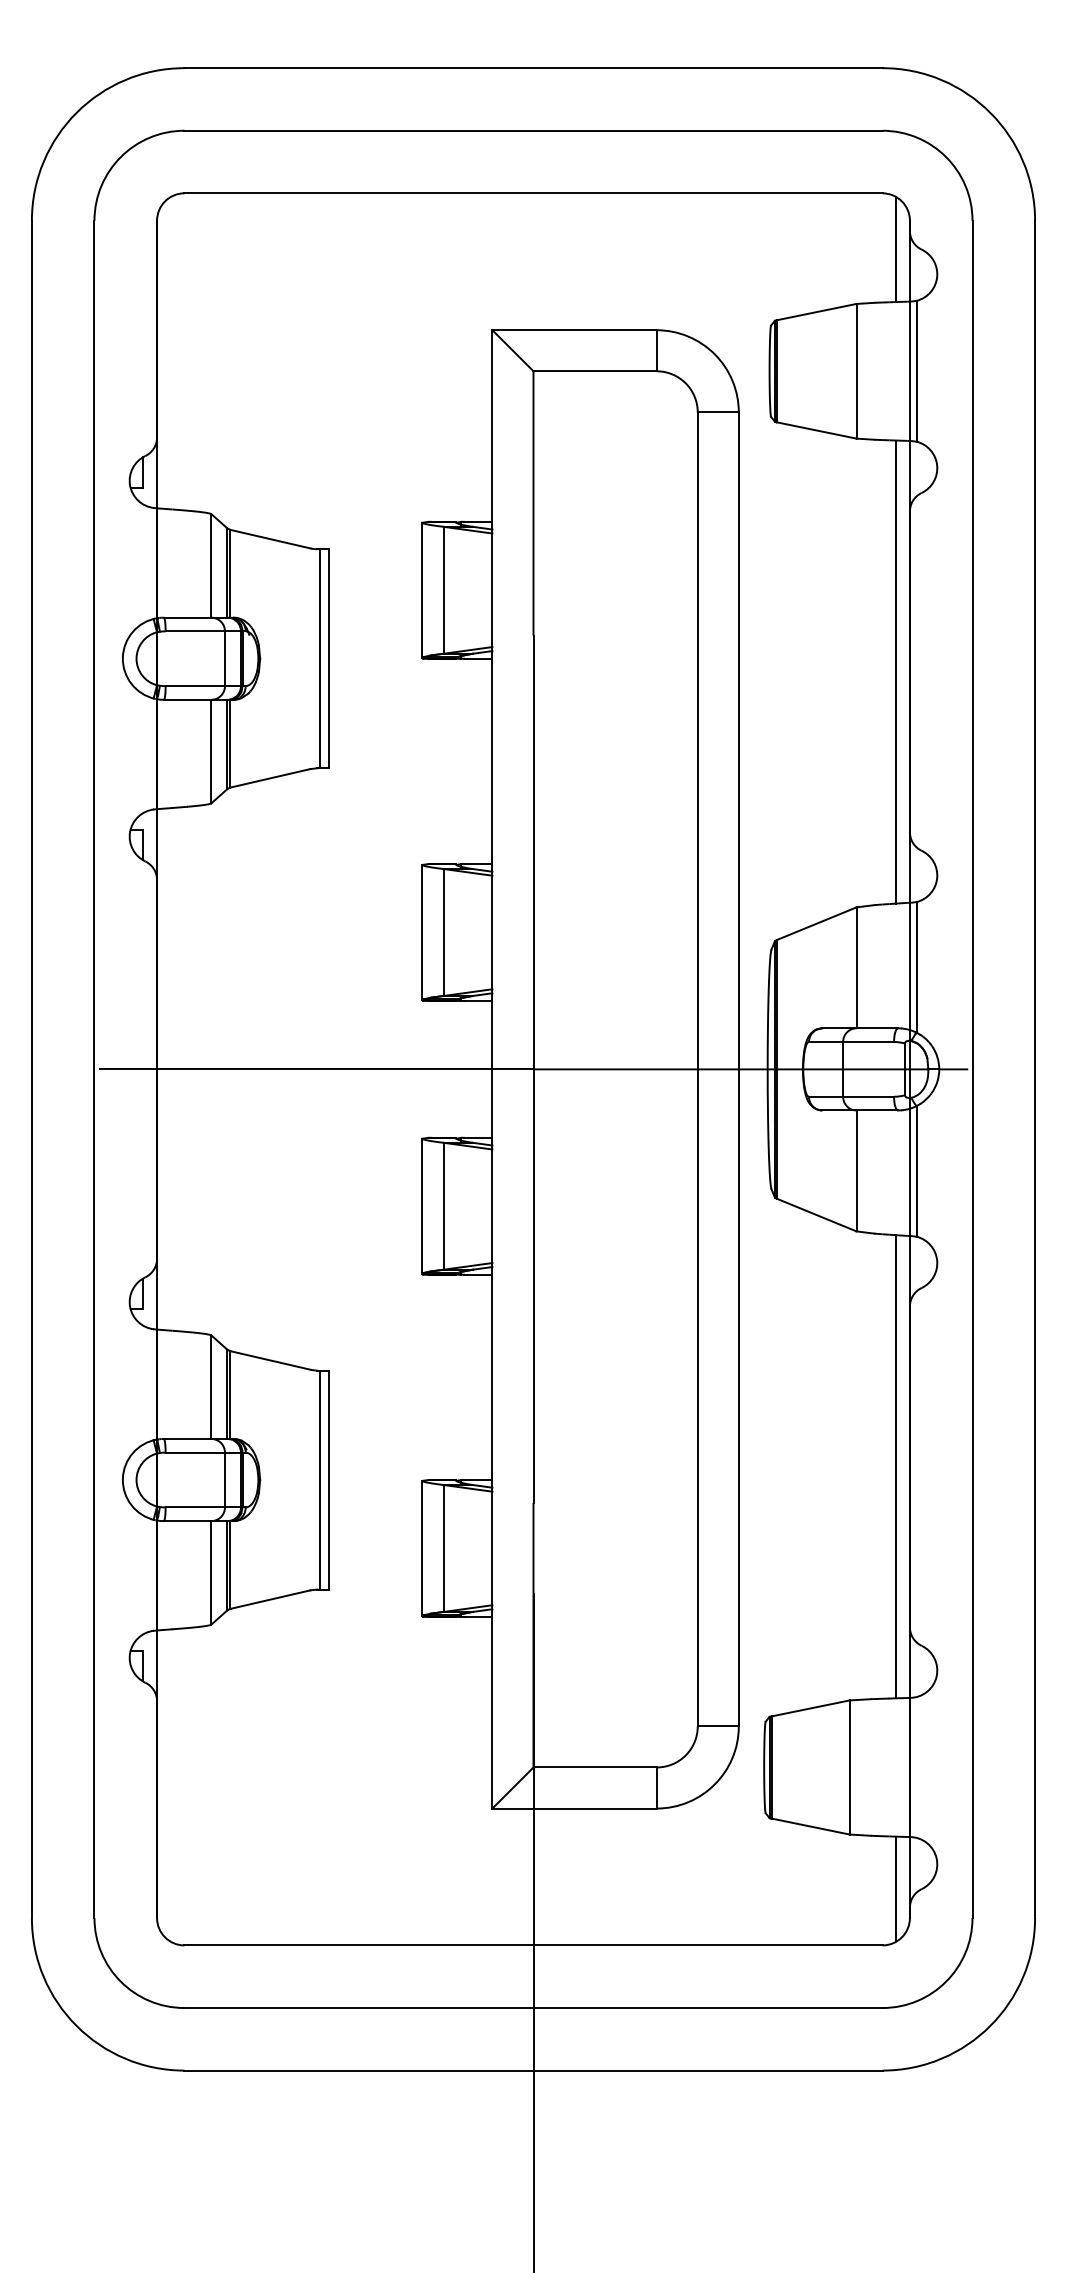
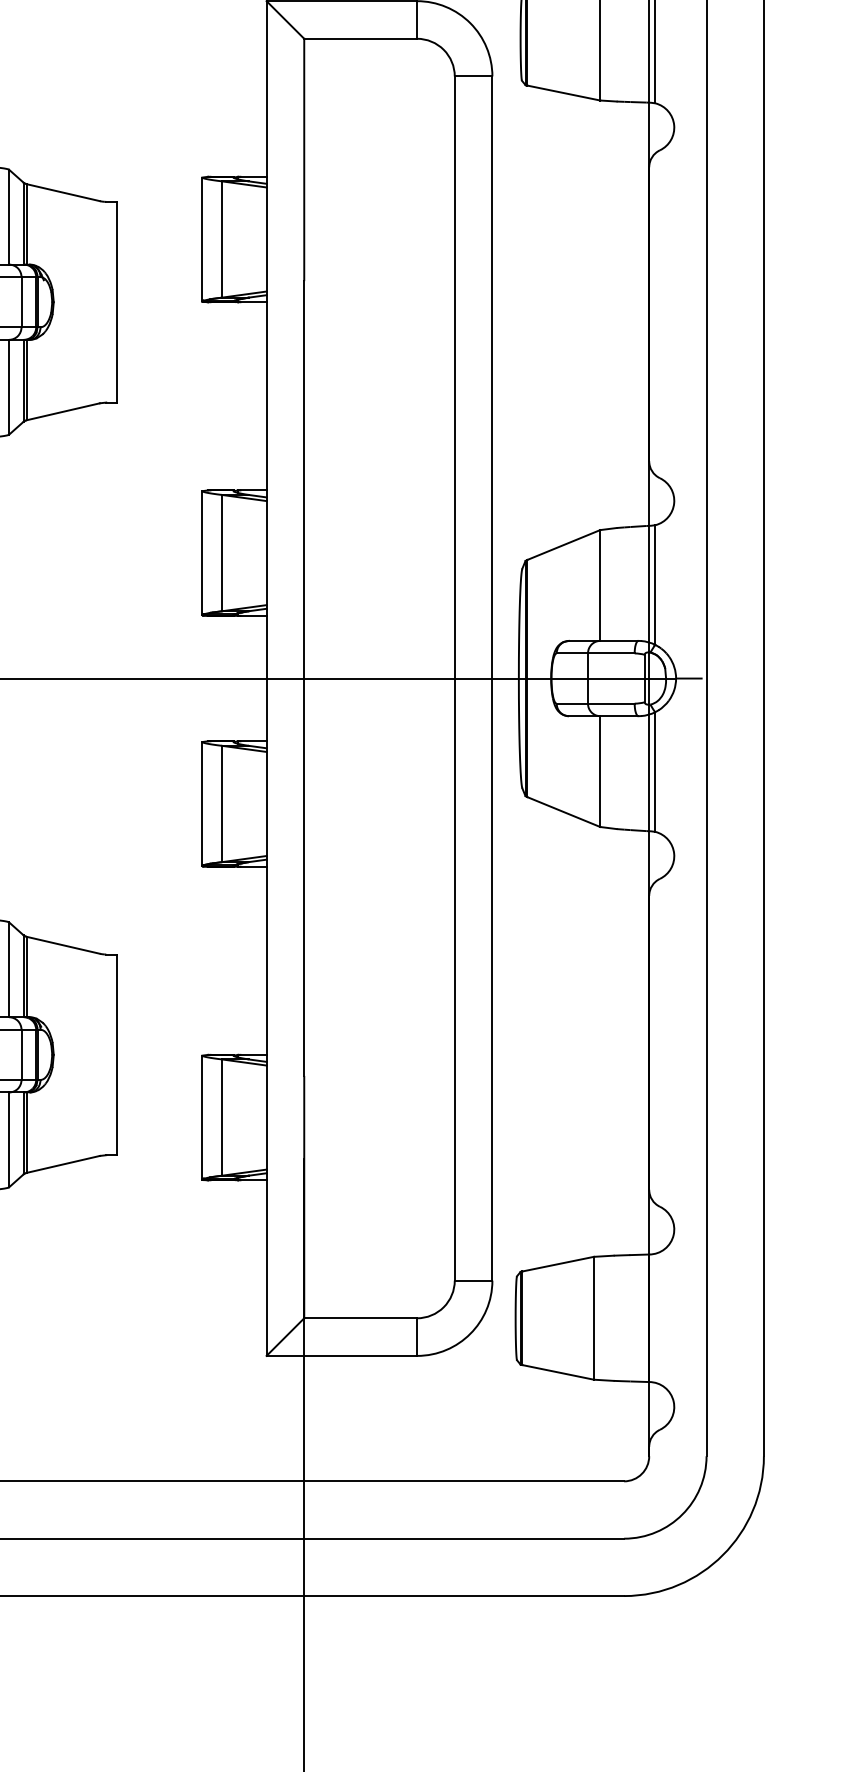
line: (320, 658) -> (109, 302), removed
line: (896, 671) -> (636, 313), removed
line: (896, 1466) -> (636, 1042), removed
line: (320, 1479) -> (109, 1054), removed
line: (896, 1888) -> (636, 1429), removed

